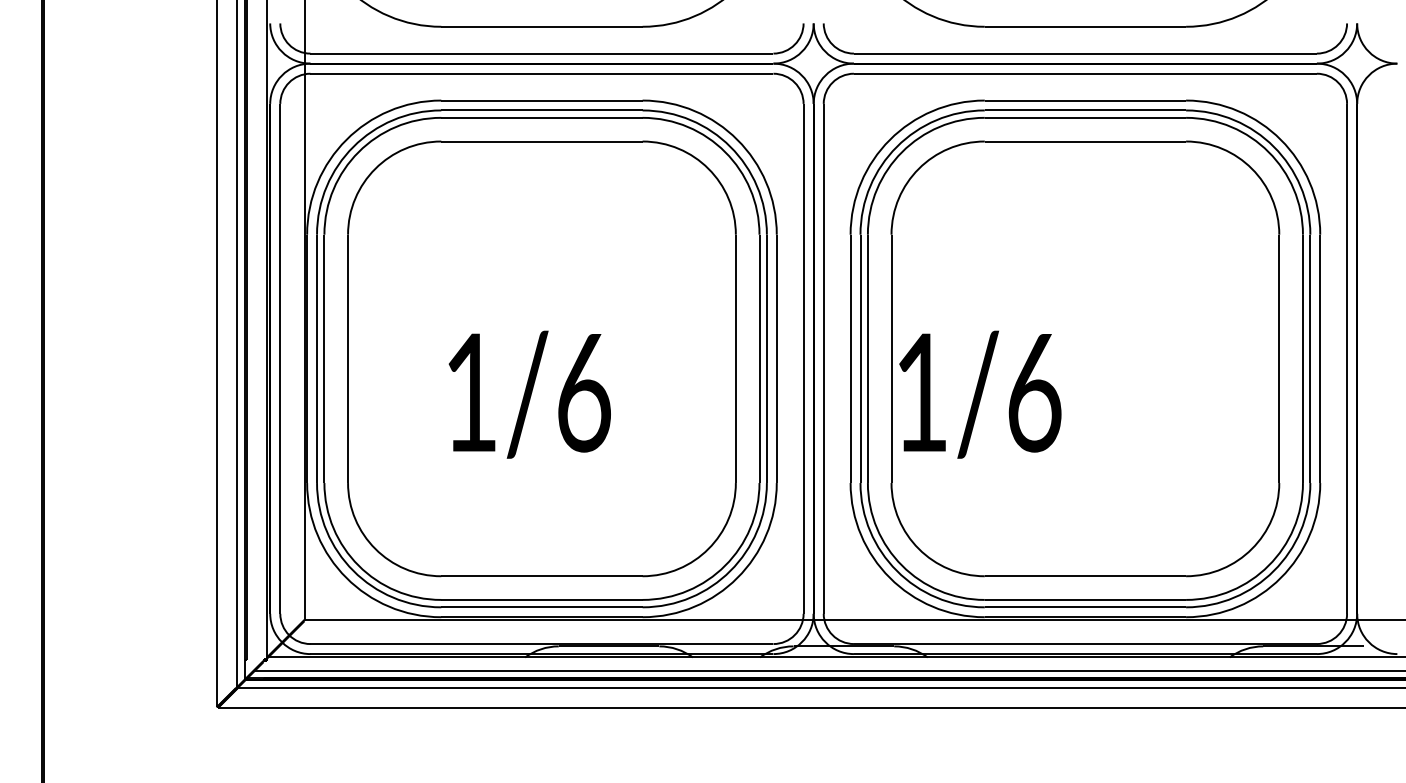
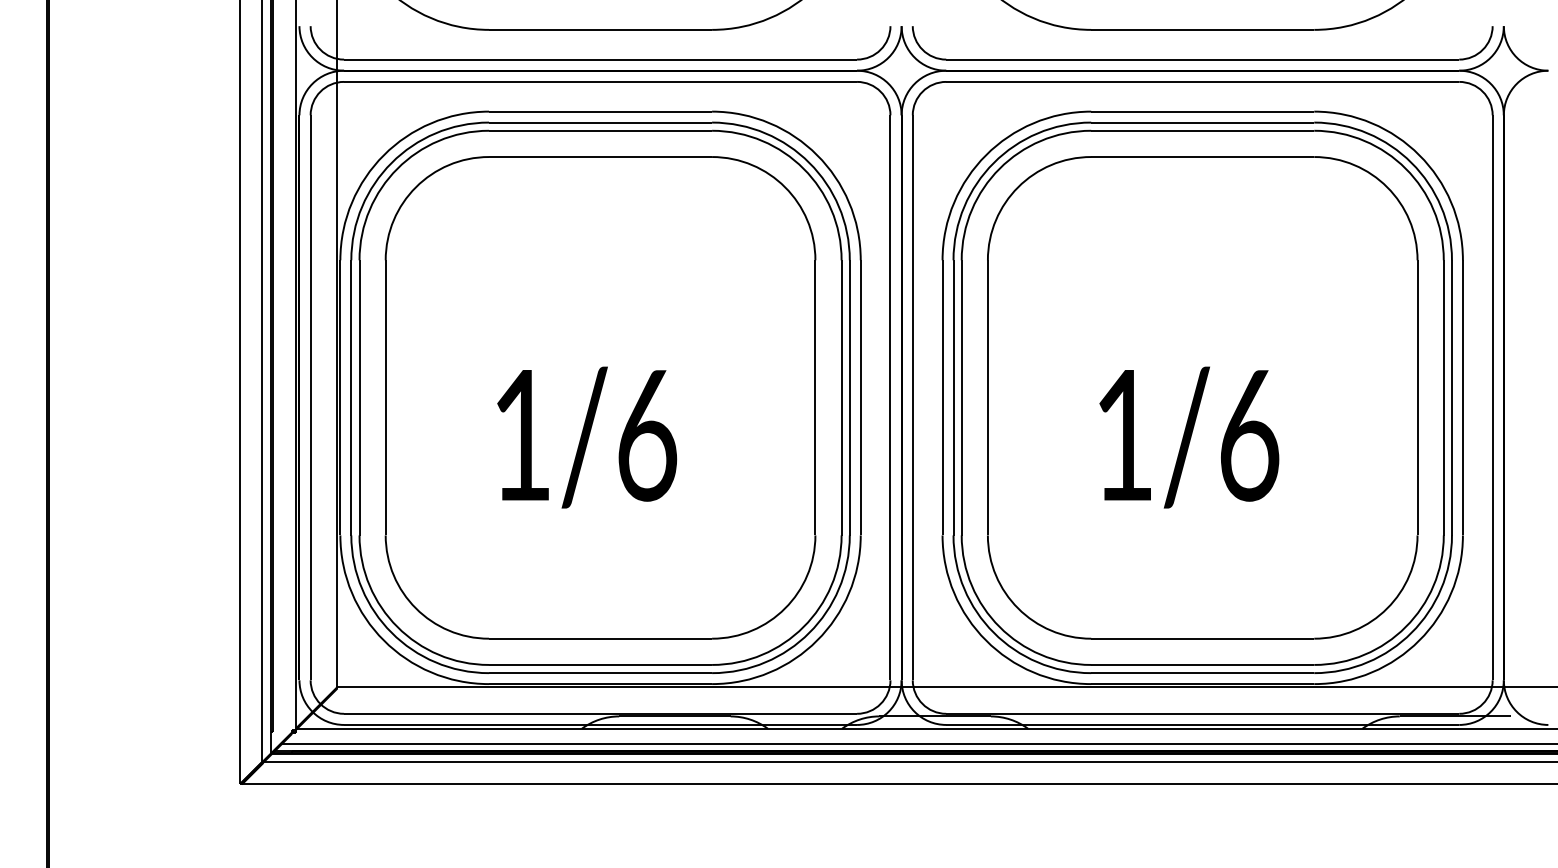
text: (980, 394) -> (1189, 437), moved

